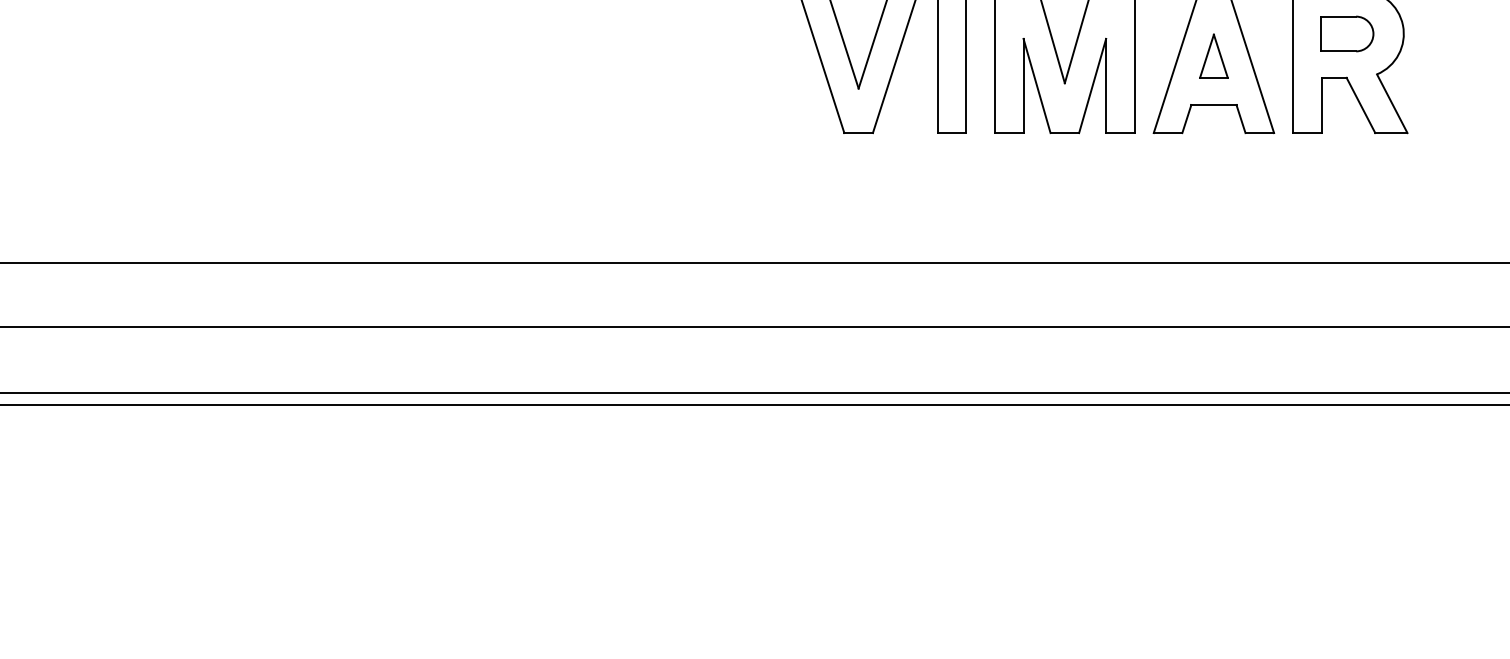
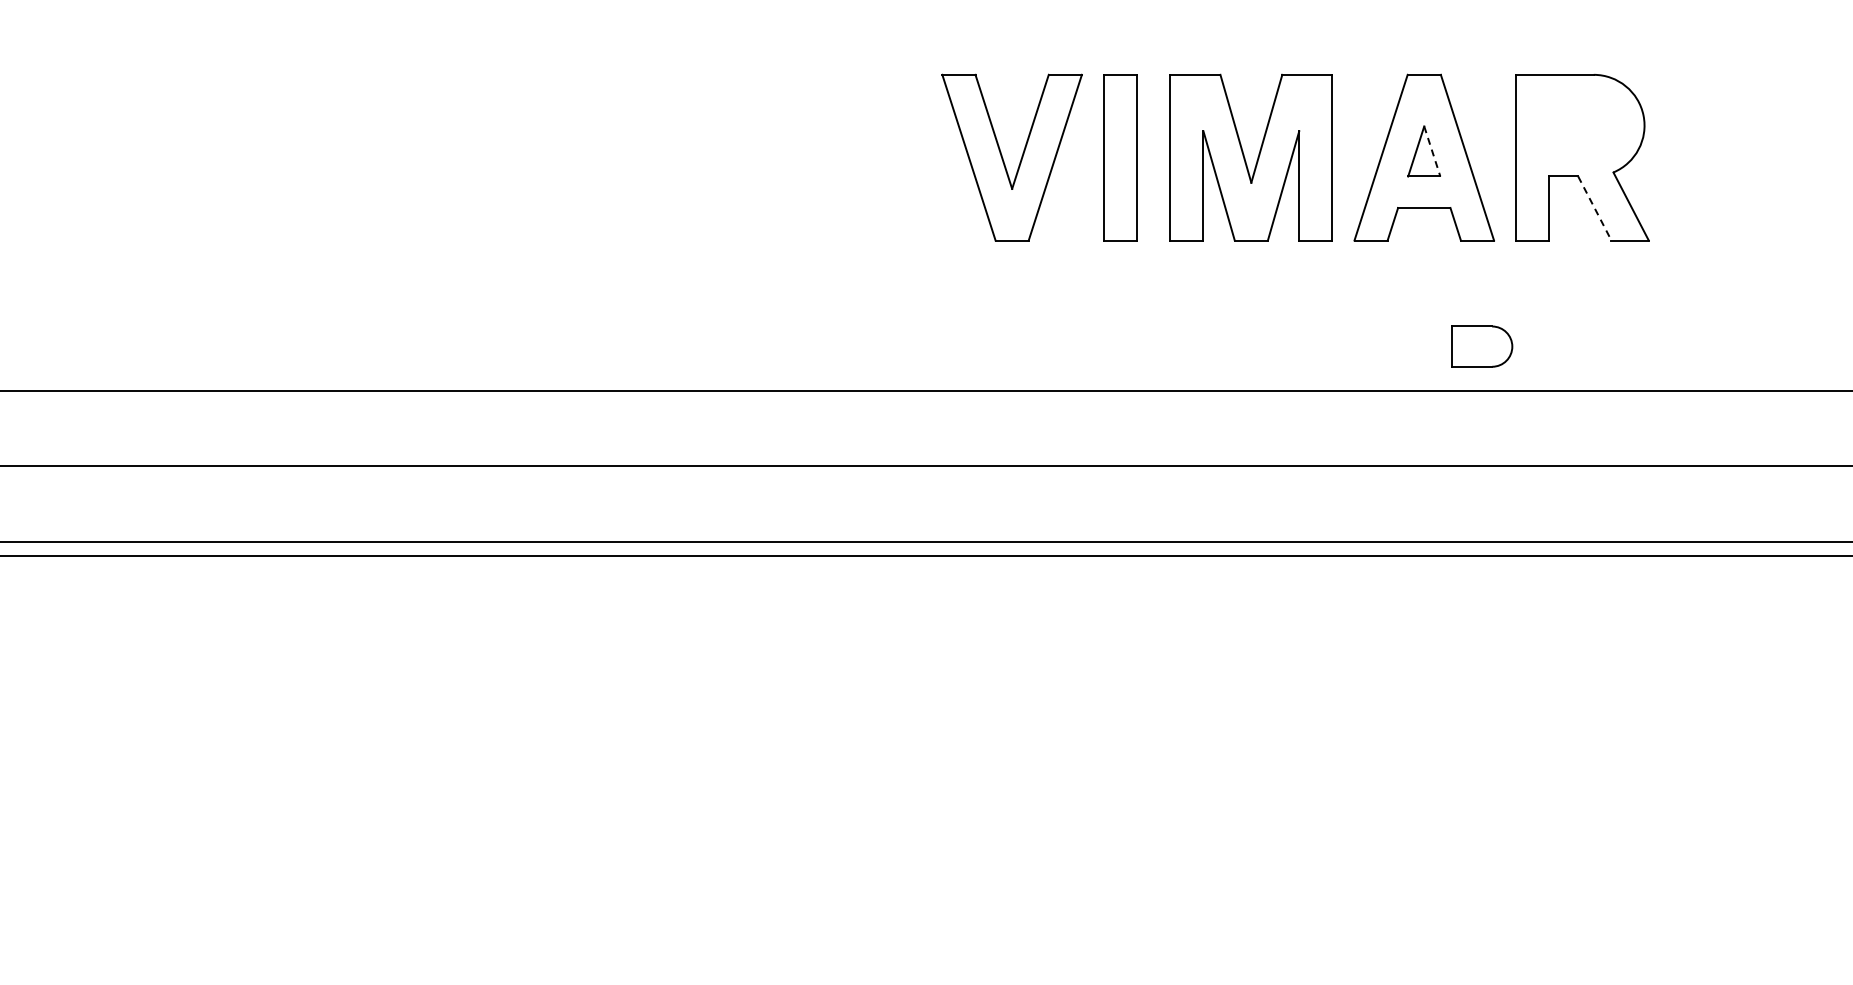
part: (1347, 33) -> (1482, 346), moved
line: (1221, 56) -> (1432, 151), solid -> dashed
line: (1361, 105) -> (1595, 208), solid -> dashed

